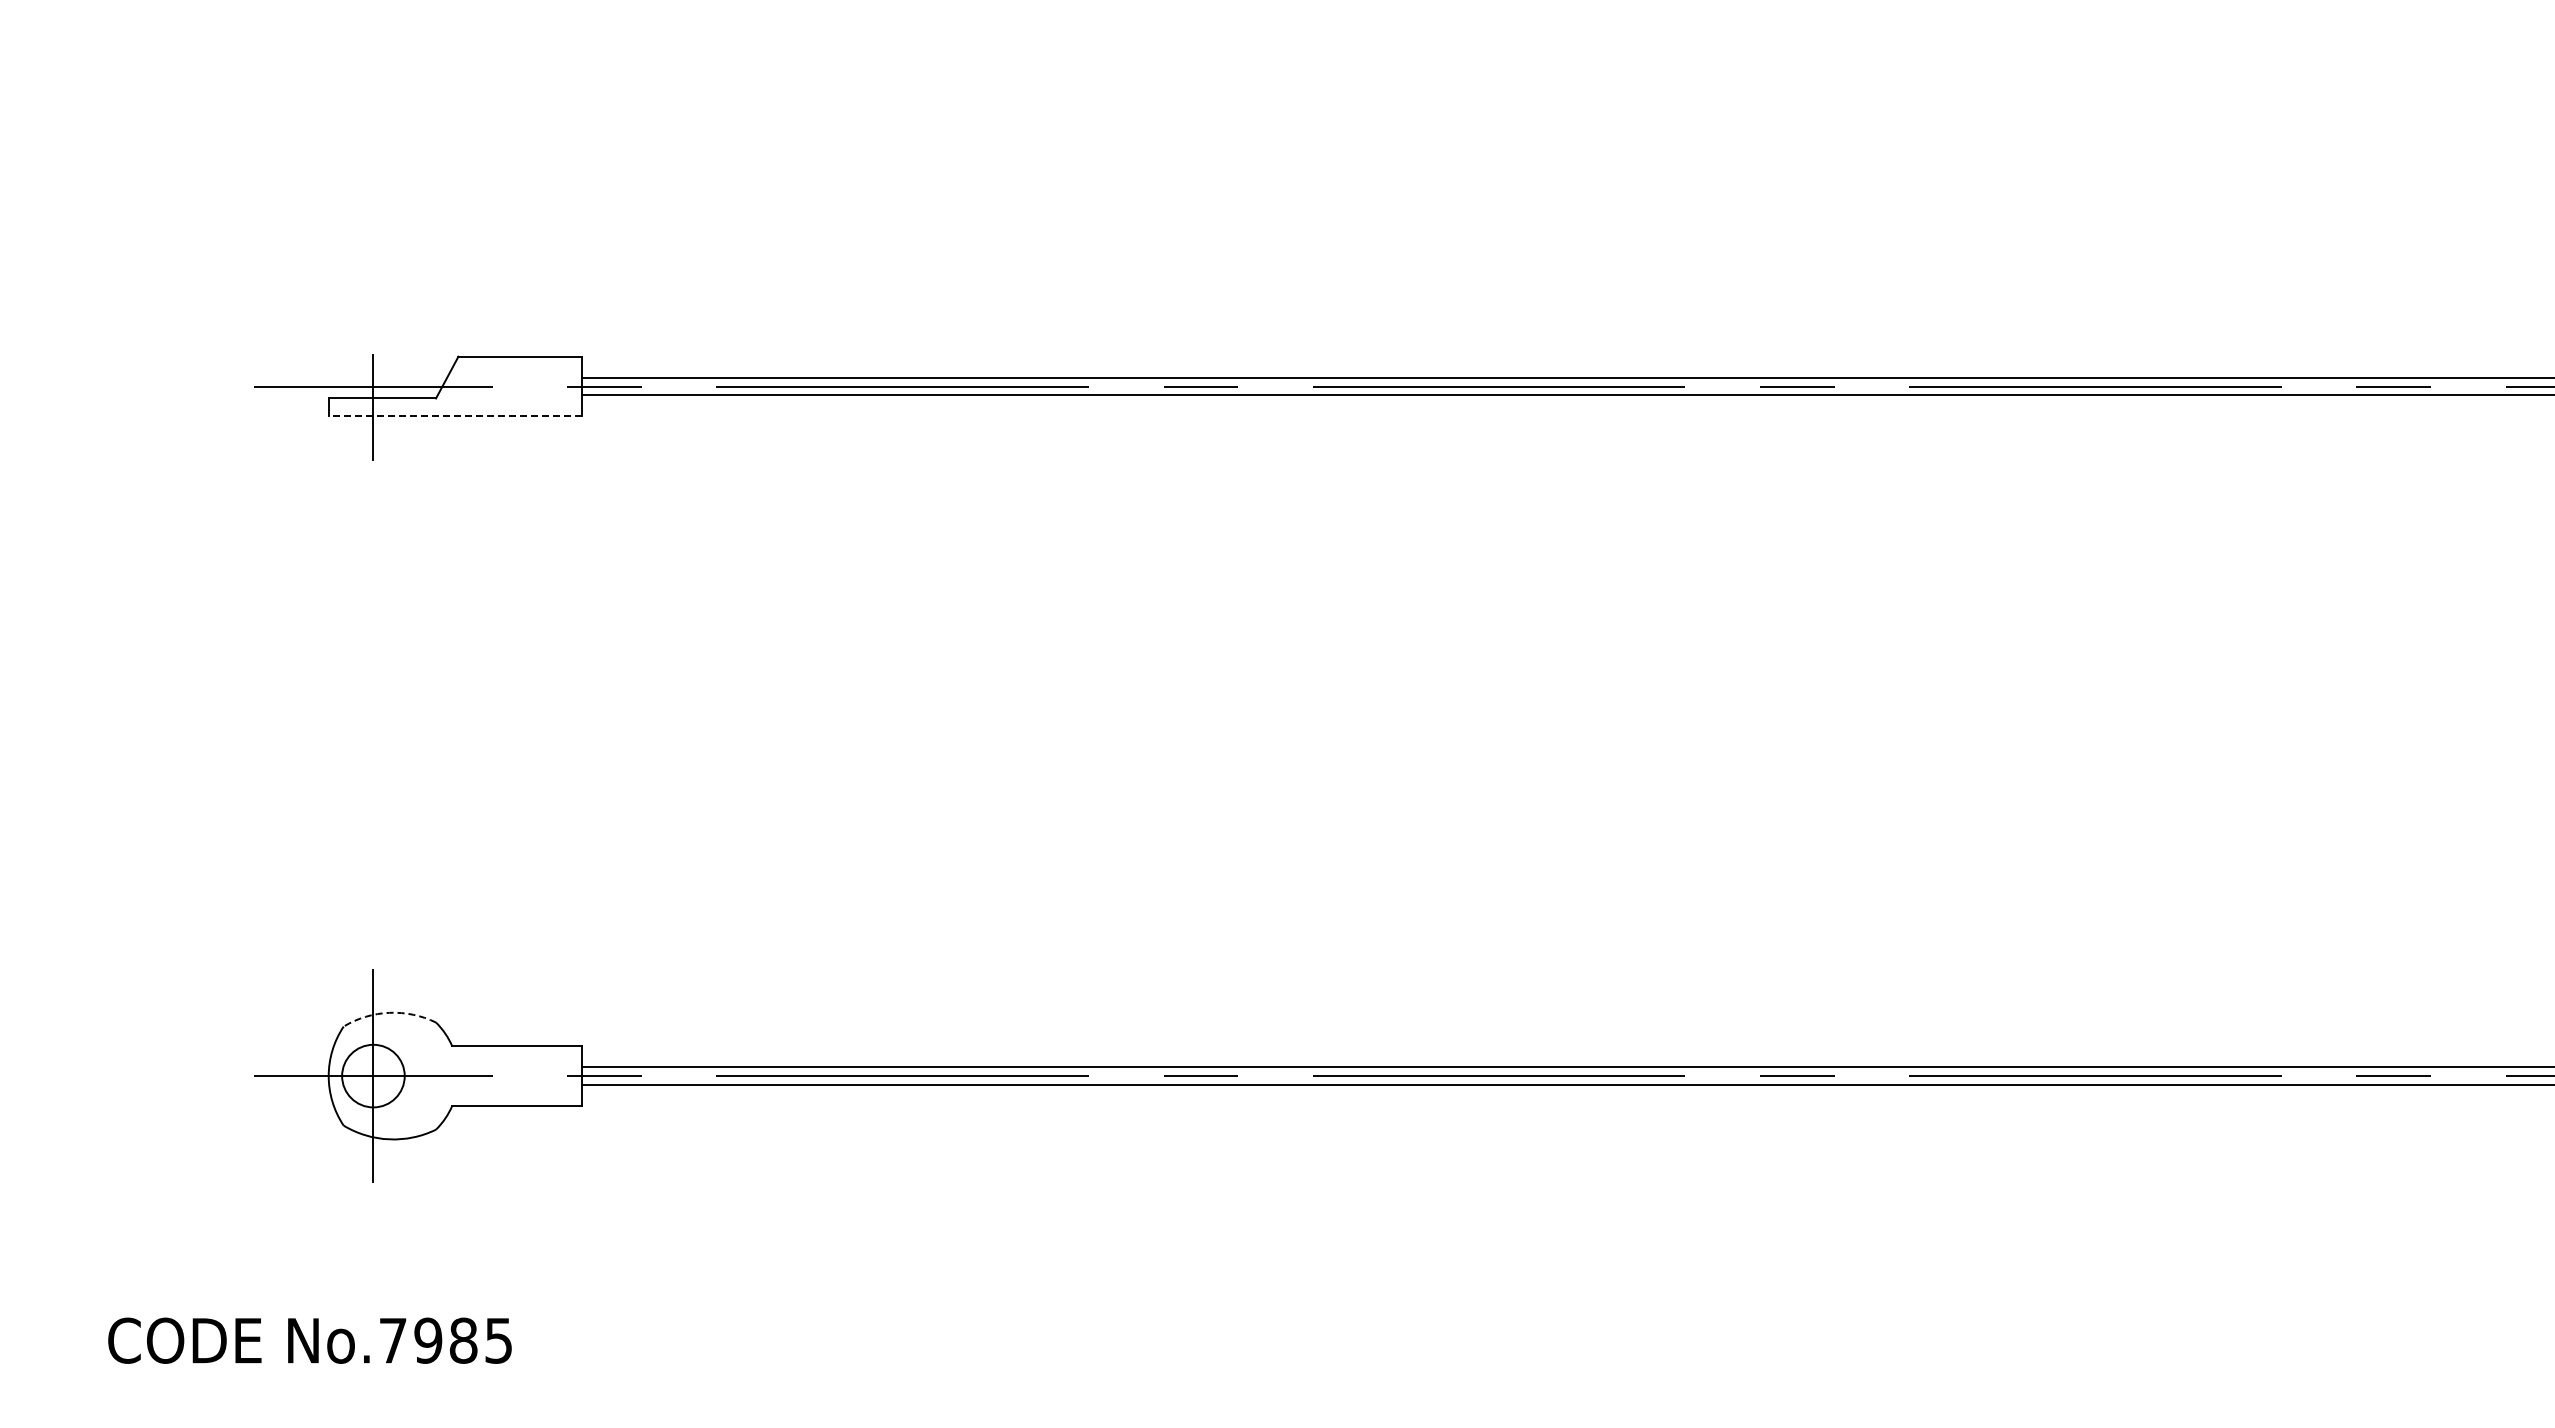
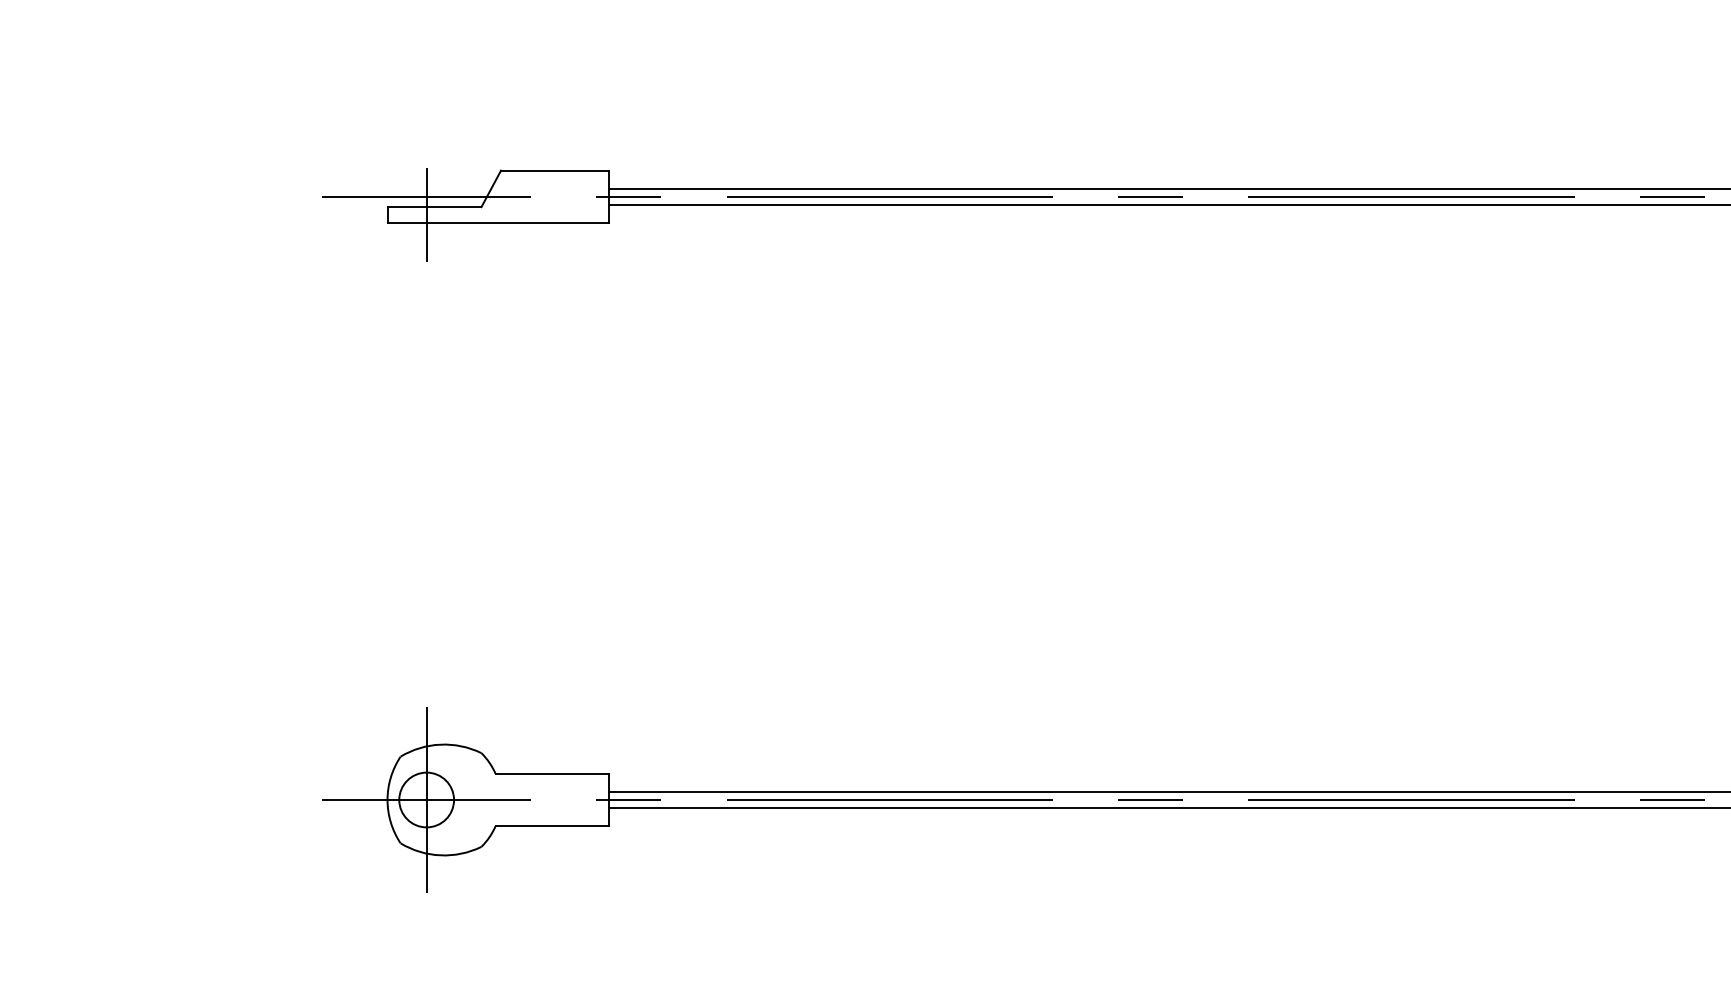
line: (455, 416) -> (498, 222), dashed -> solid
arc: (389, 1012) -> (440, 744), dashed -> solid

